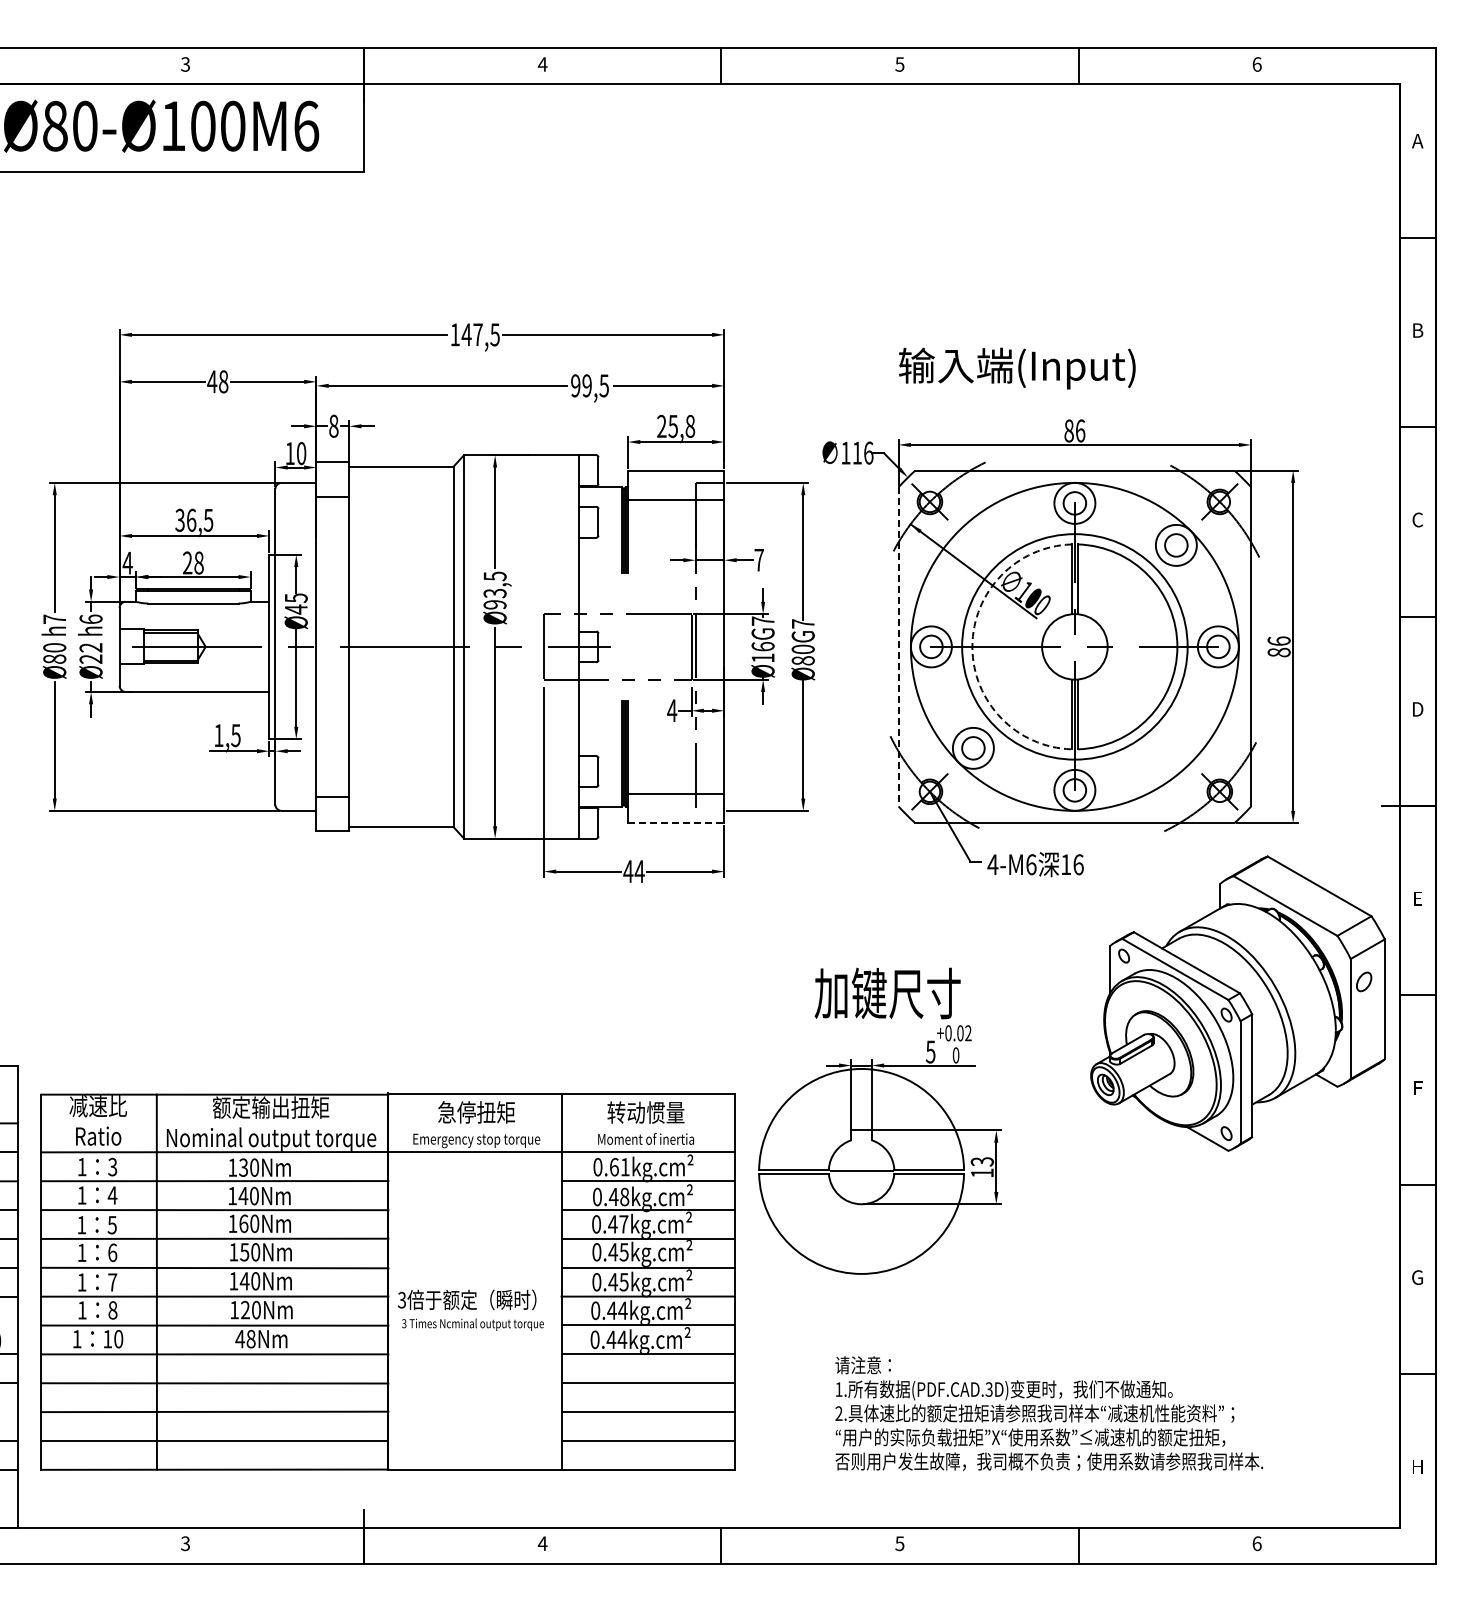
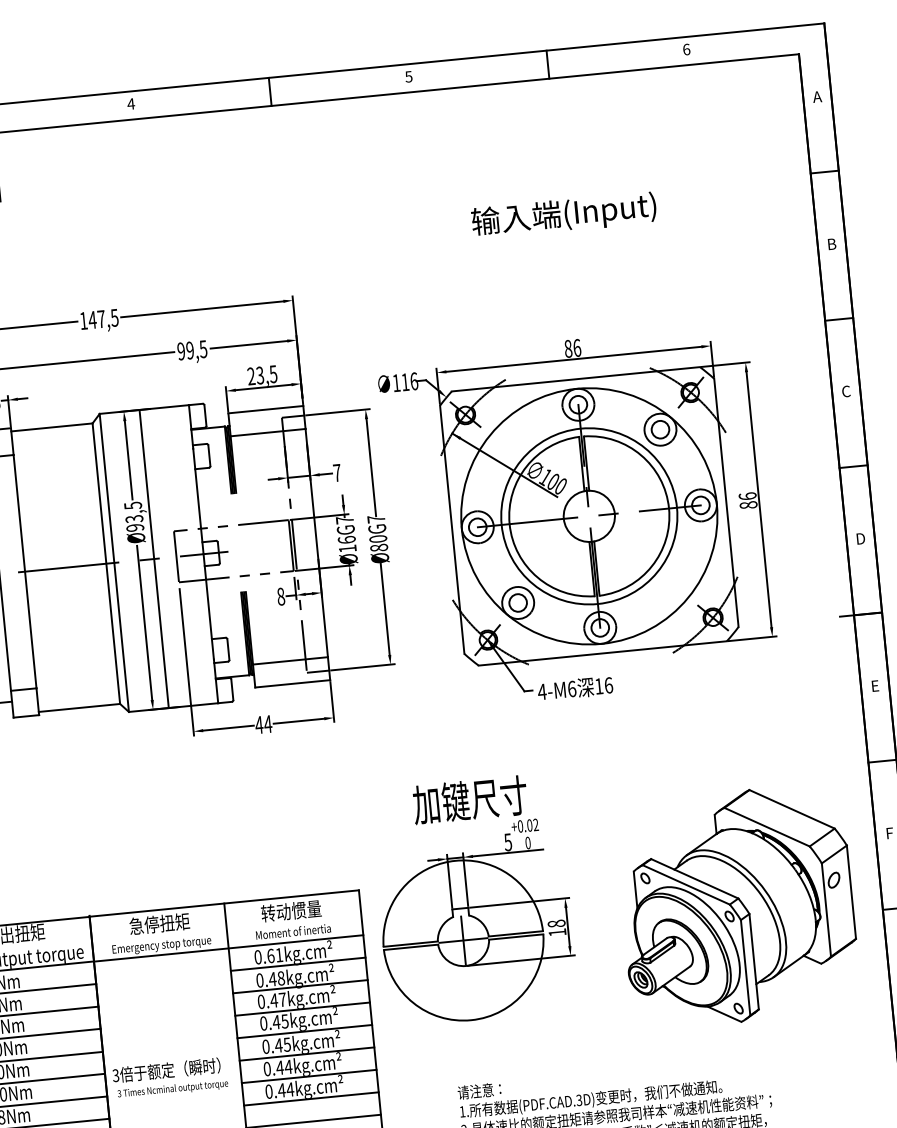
text: (1017, 368) -> (564, 215), moved
text: (682, 425) -> (267, 374), 25,8 -> 23,5
line: (515, 646) -> (154, 558), added
line: (898, 646) -> (452, 529), dashed -> solid
arc: (972, 646) -> (509, 523), dashed -> solid
text: (672, 710) -> (281, 596), 4 -> 8
line: (709, 810) -> (317, 671), added
line: (676, 823) -> (293, 684), dashed -> solid
part: (1237, 1003) -> (737, 906), moved
text: (981, 1161) -> (555, 923), 13 -> 18
line: (861, 1171) -> (463, 940), added

